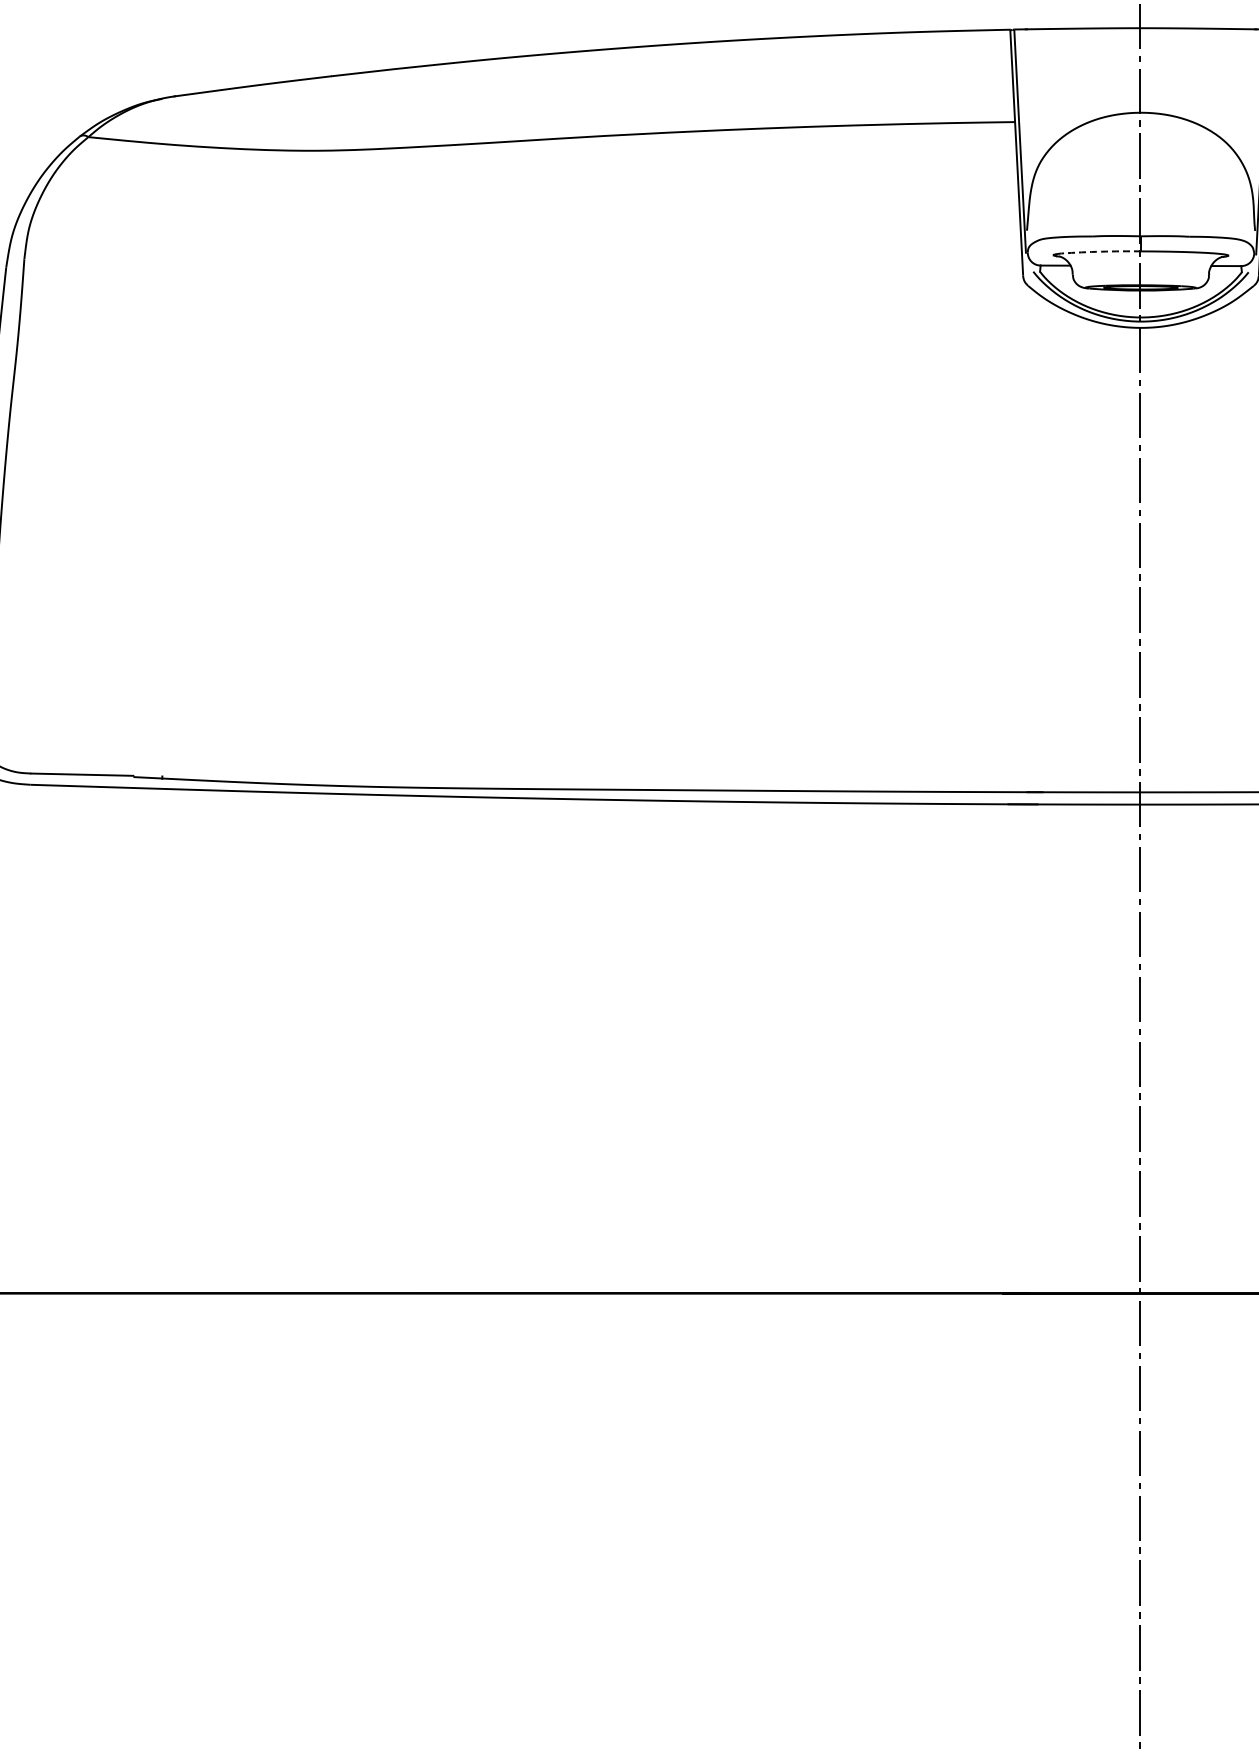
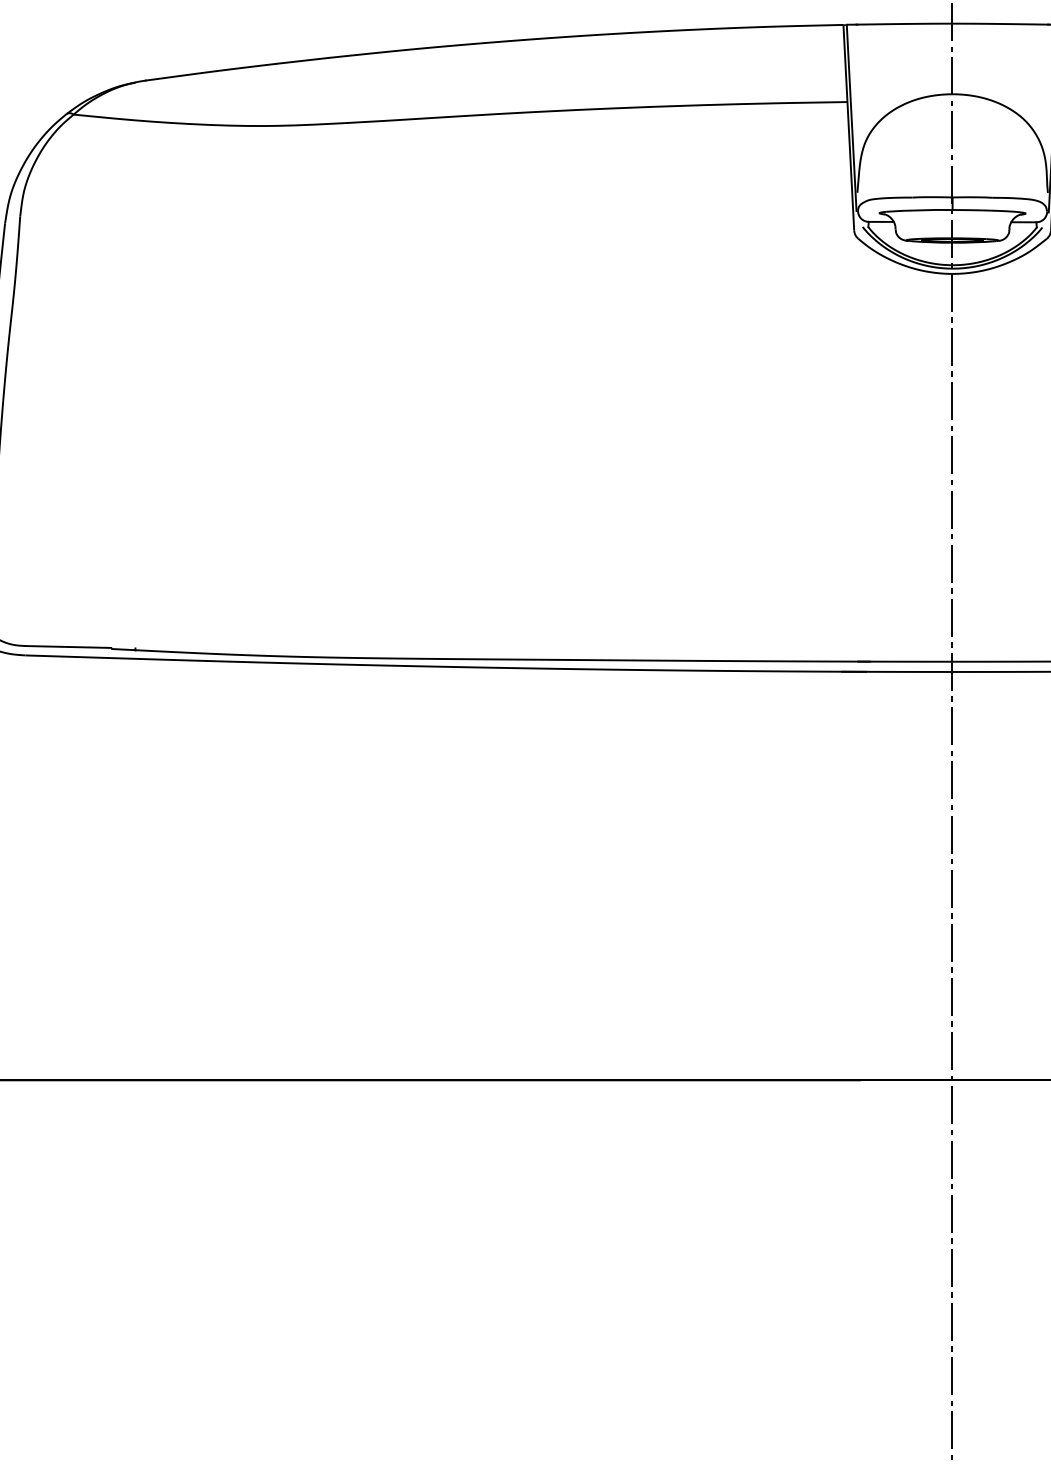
arc: (1101, 251) -> (919, 210), dashed -> solid

